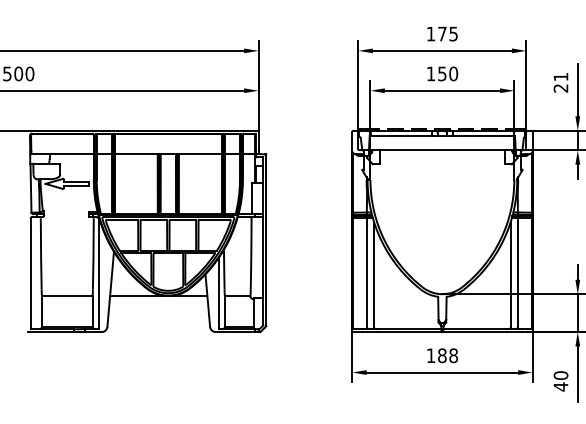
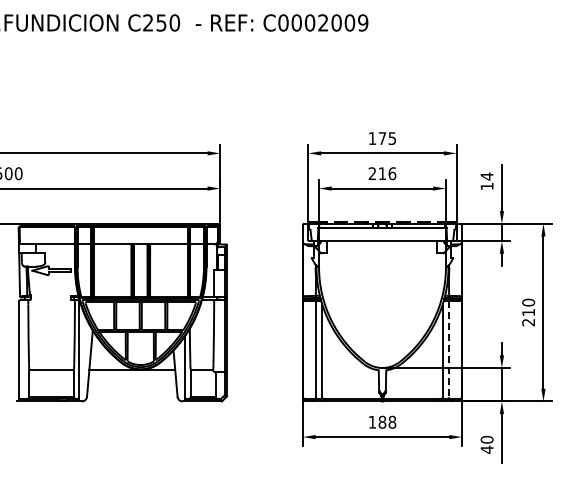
text: (442, 73) -> (382, 173), 150 -> 216
text: (560, 82) -> (486, 181), 21 -> 14
line: (517, 273) -> (448, 349), solid -> dashed

